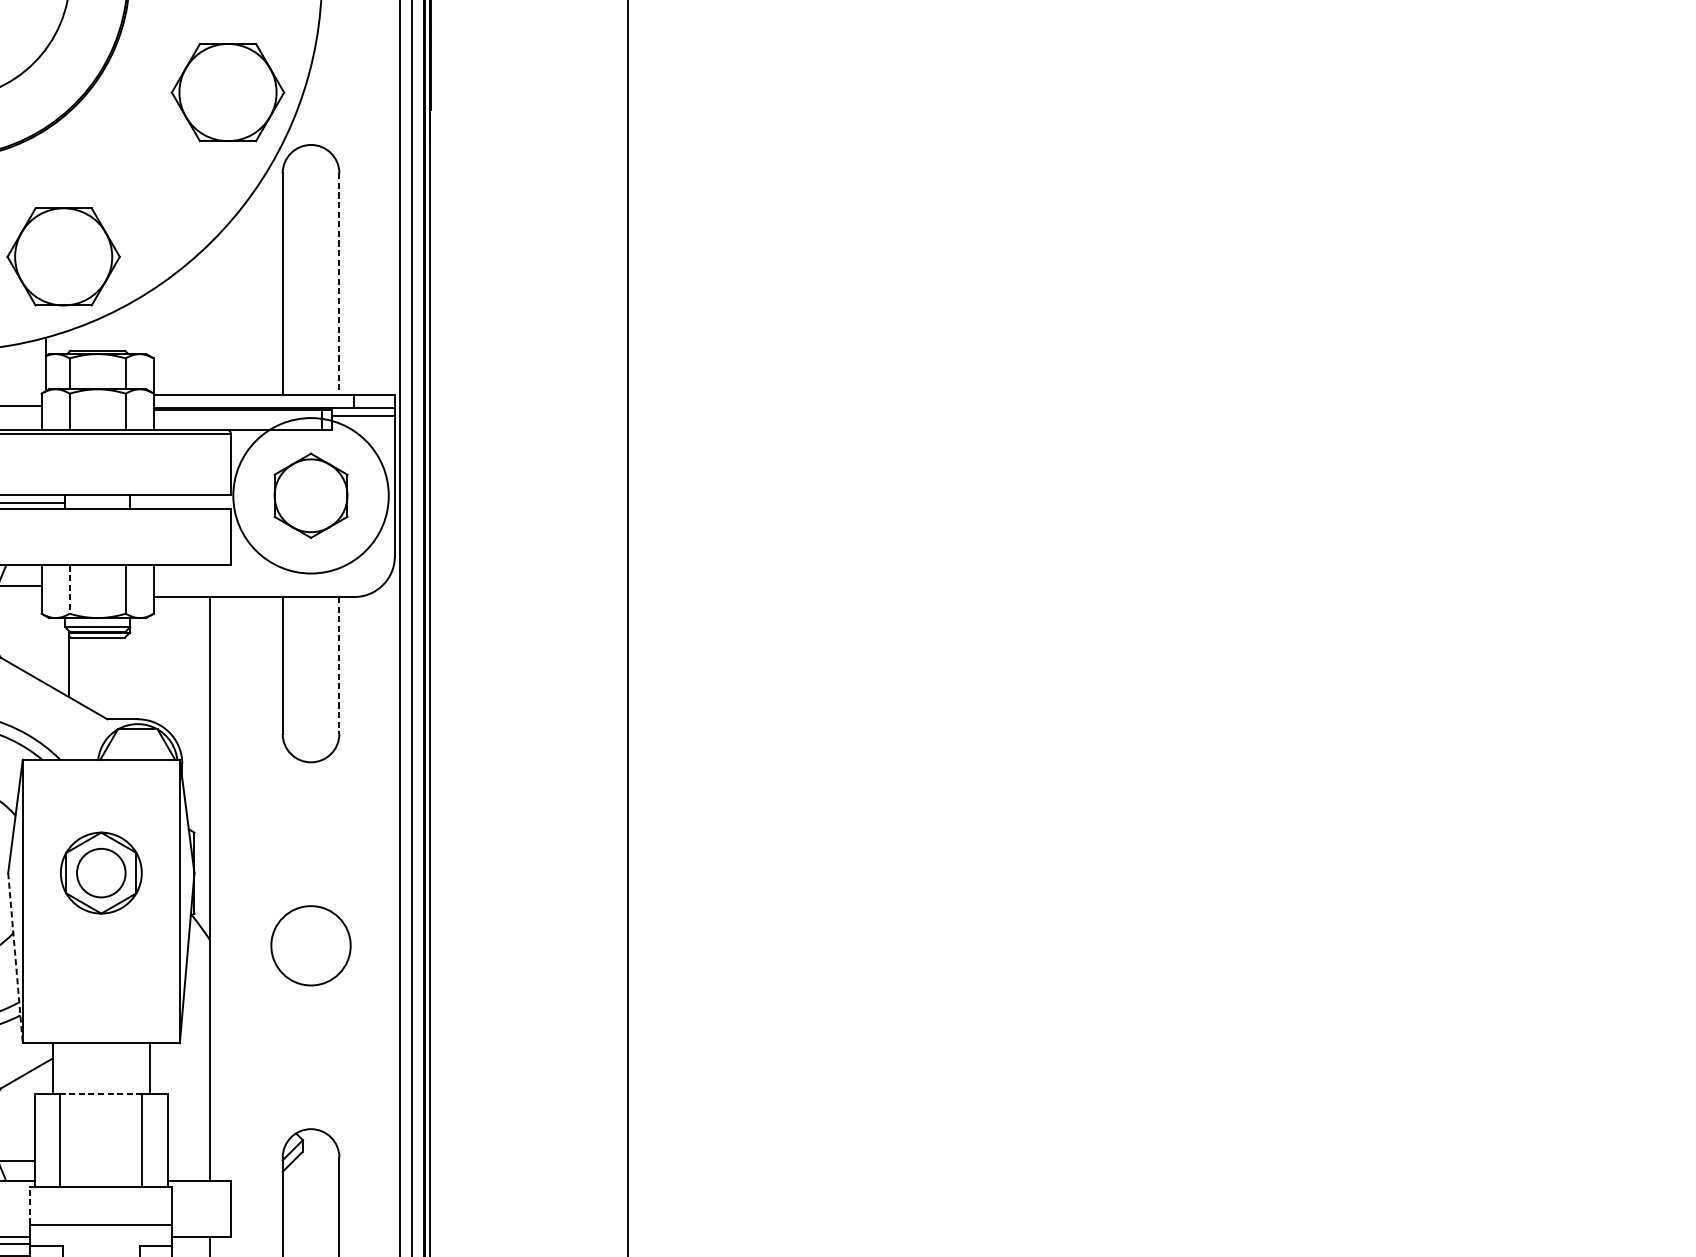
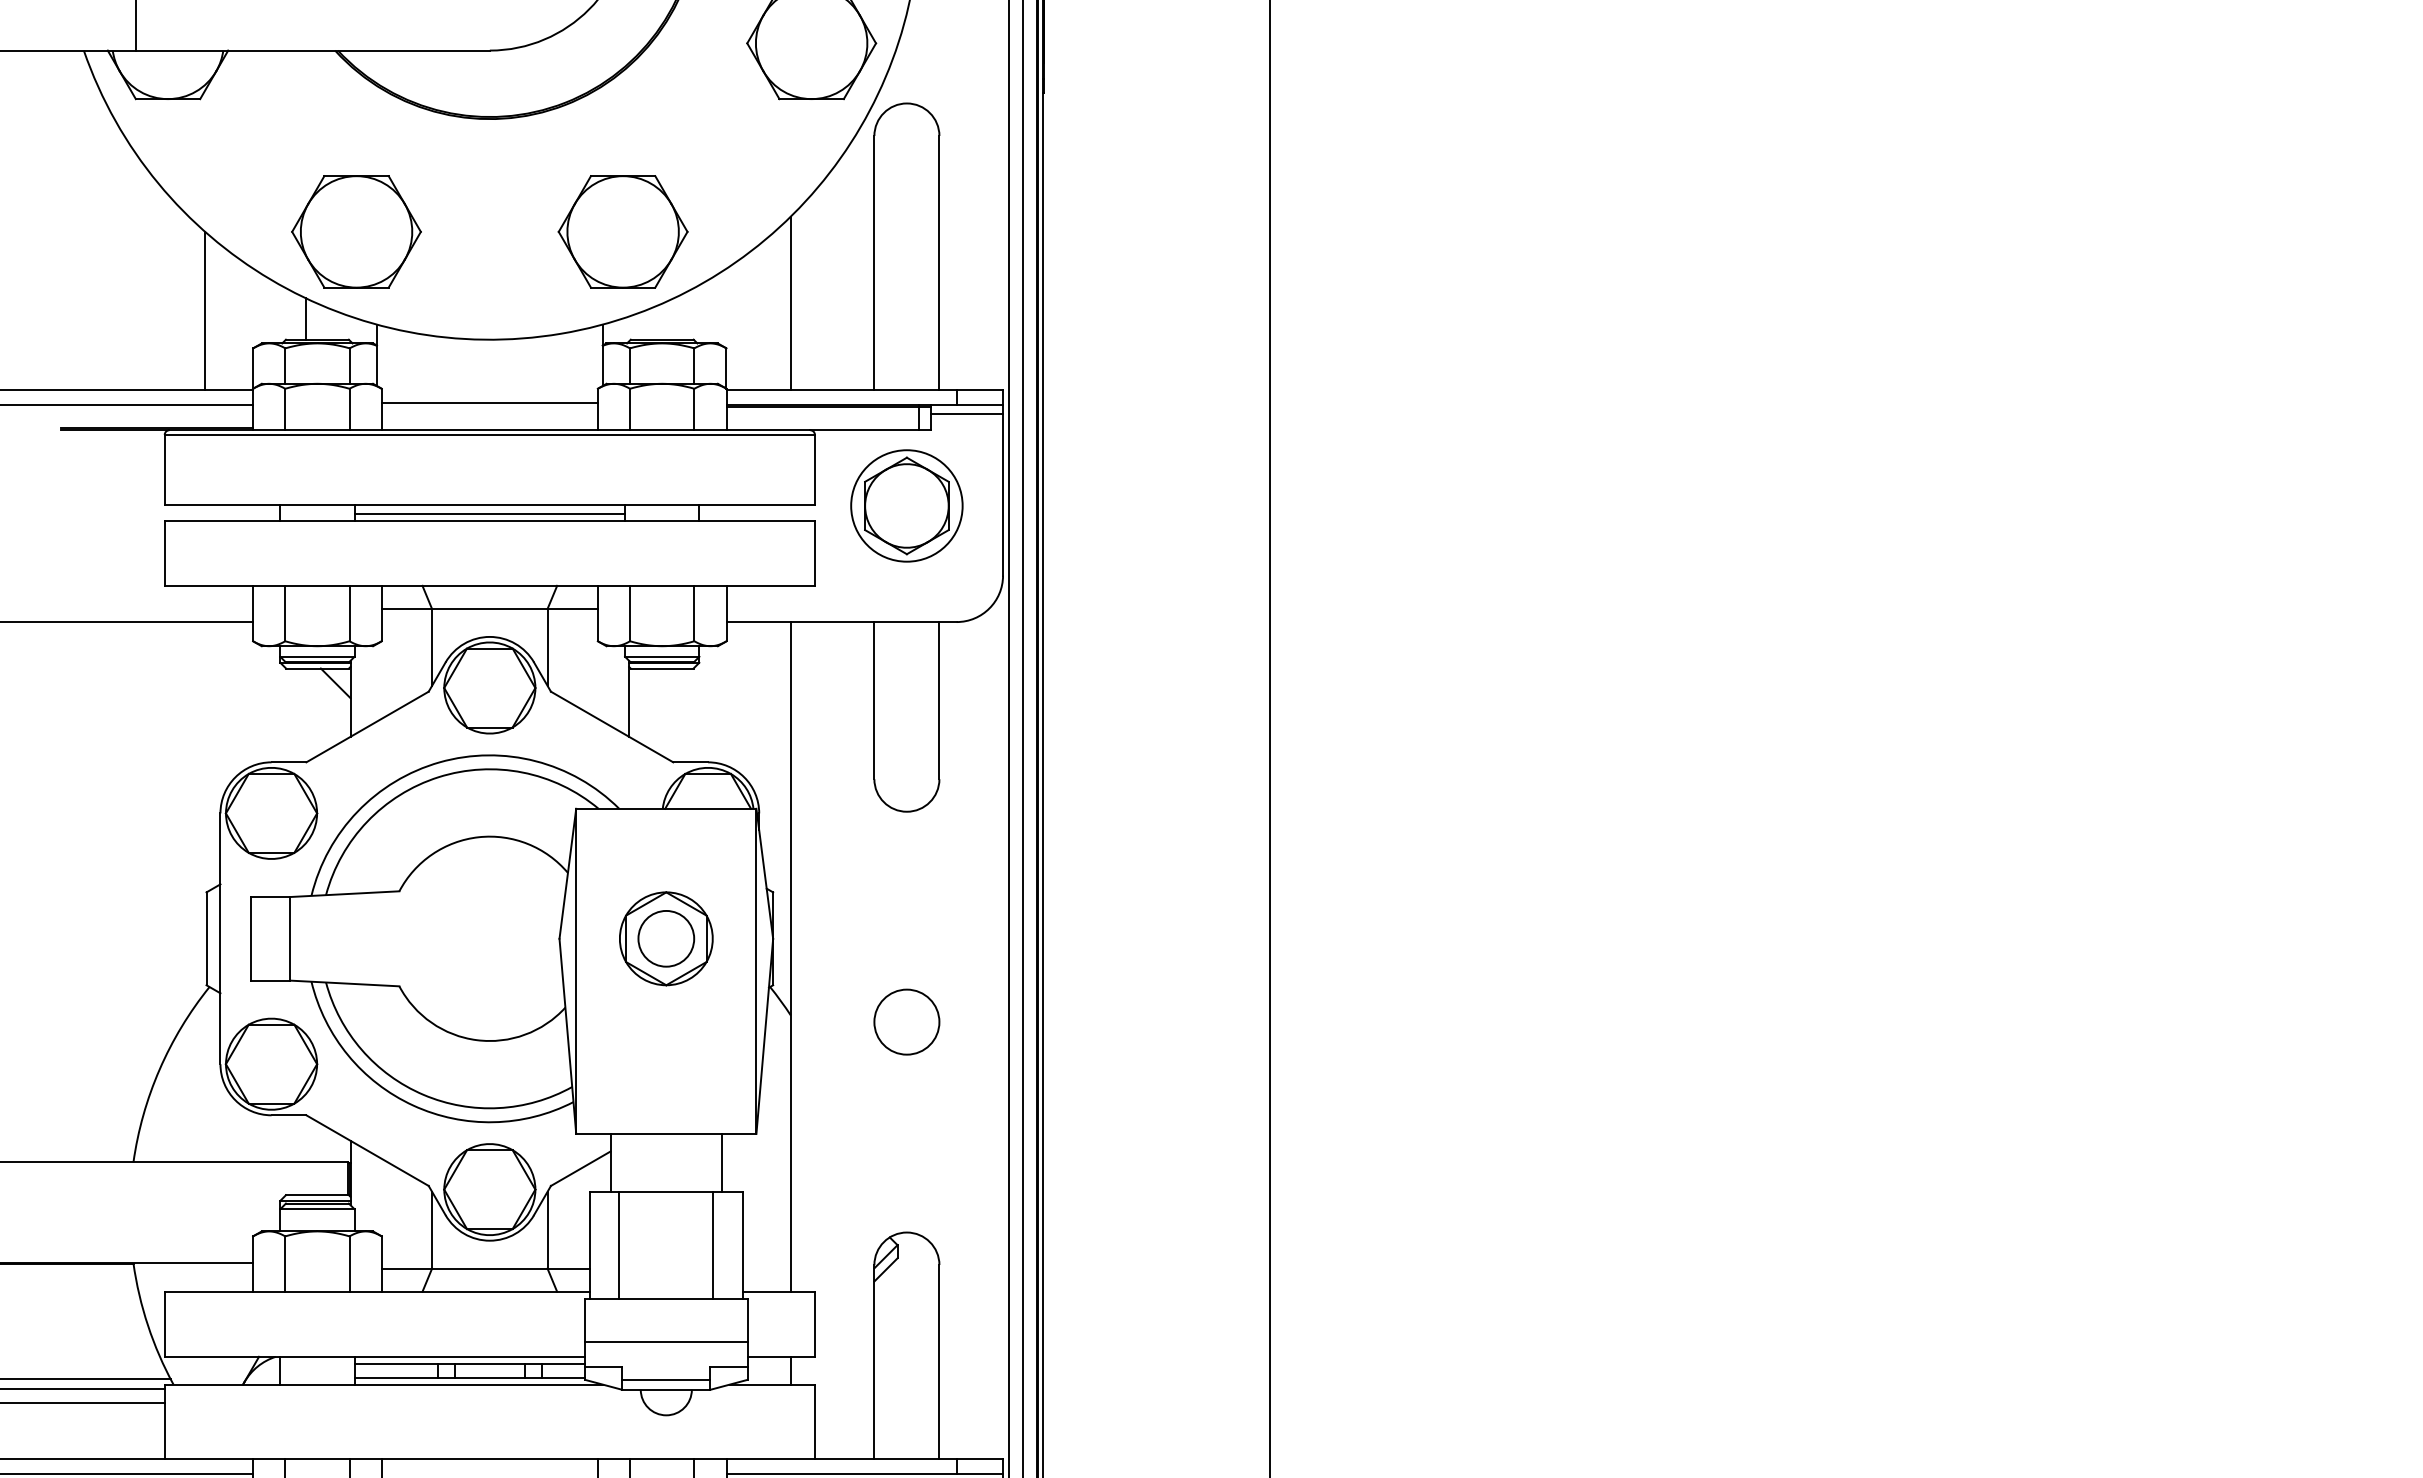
line: (339, 283) -> (939, 262), dashed -> solid
line: (209, 318) -> (790, 302), added
circle: (310, 495) -> (906, 505), size x0.62
line: (70, 589) -> (630, 613), dashed -> solid
line: (339, 665) -> (939, 700), dashed -> solid
circle: (310, 945) -> (906, 1021), size x0.71
line: (15, 958) -> (567, 1036), dashed -> solid
line: (100, 1094) -> (665, 1192), dashed -> solid
line: (30, 1205) -> (585, 1320), dashed -> solid

